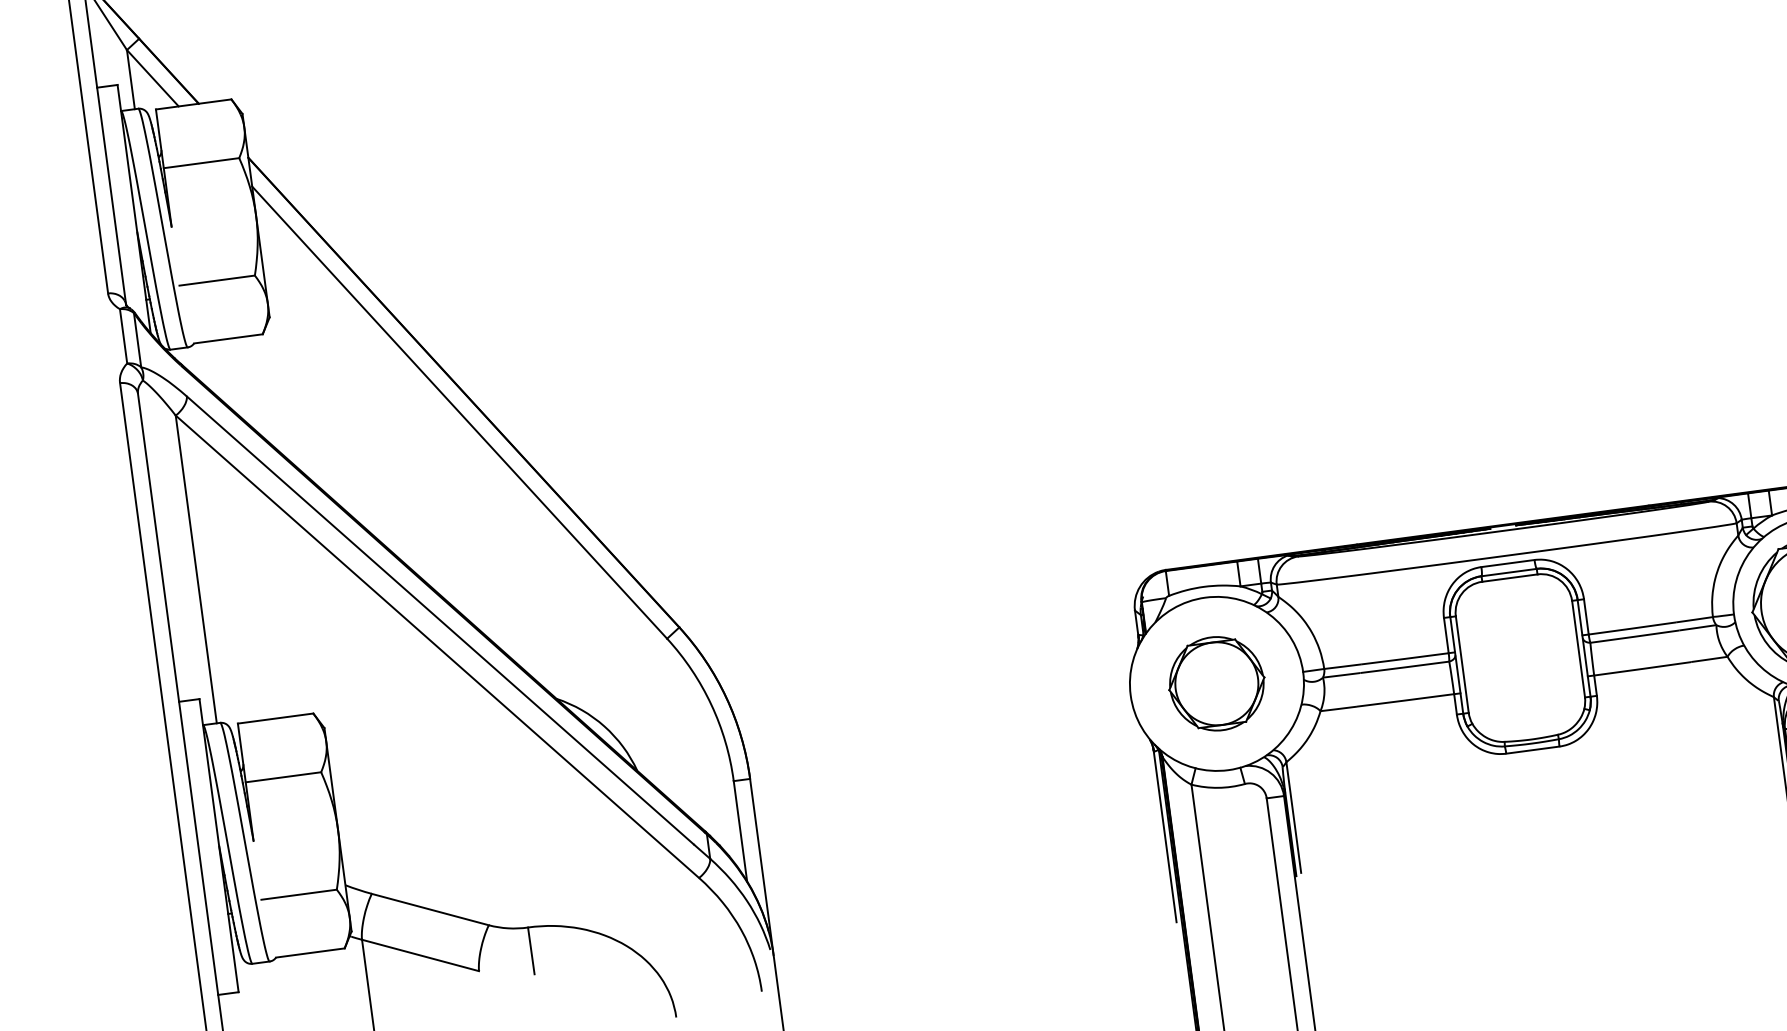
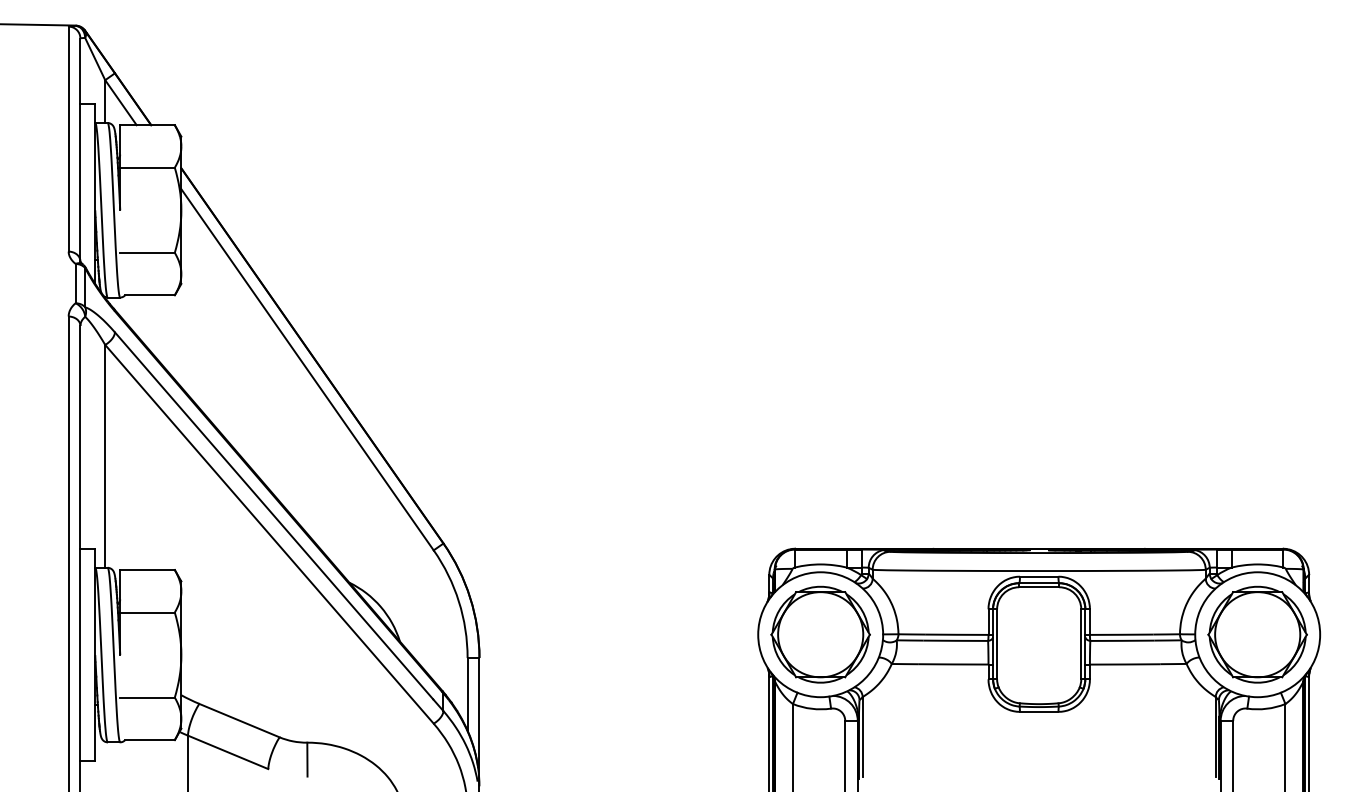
part: (1216, 683) -> (820, 634), size x1.43

